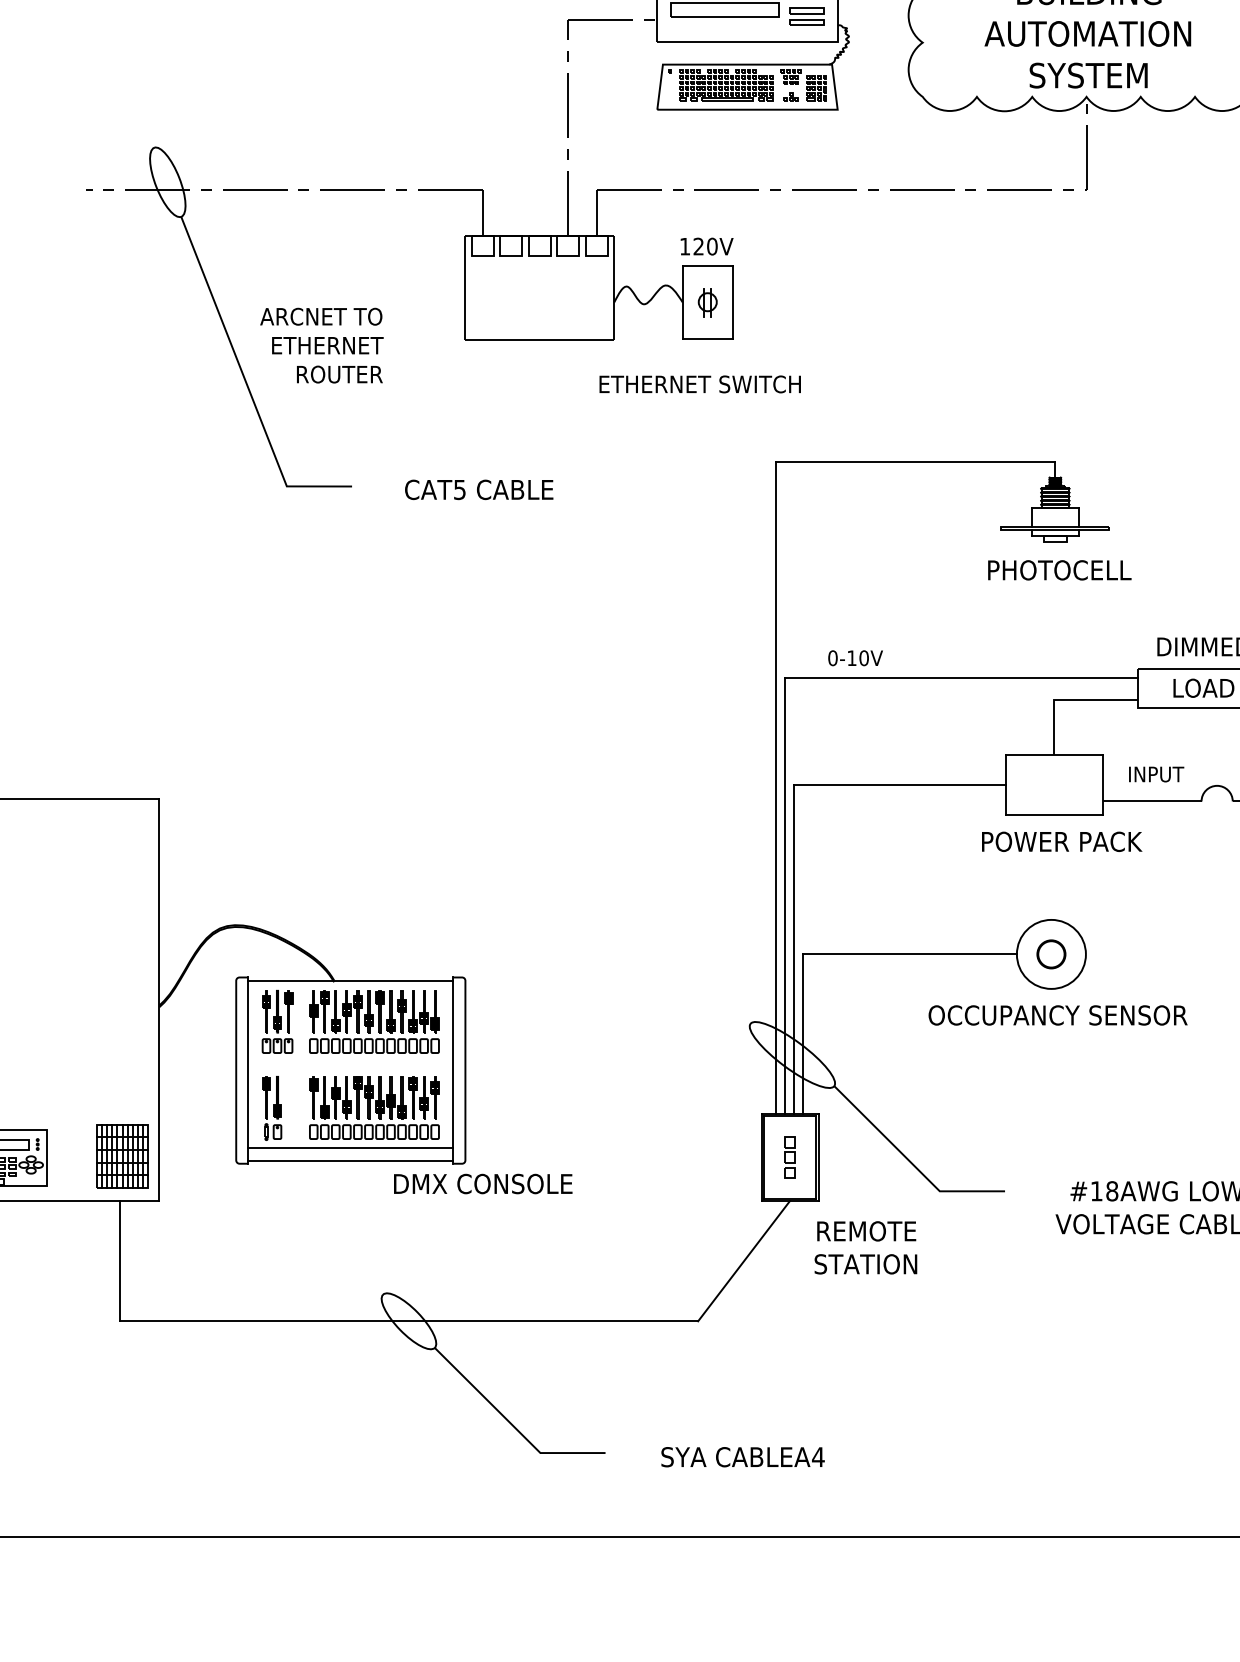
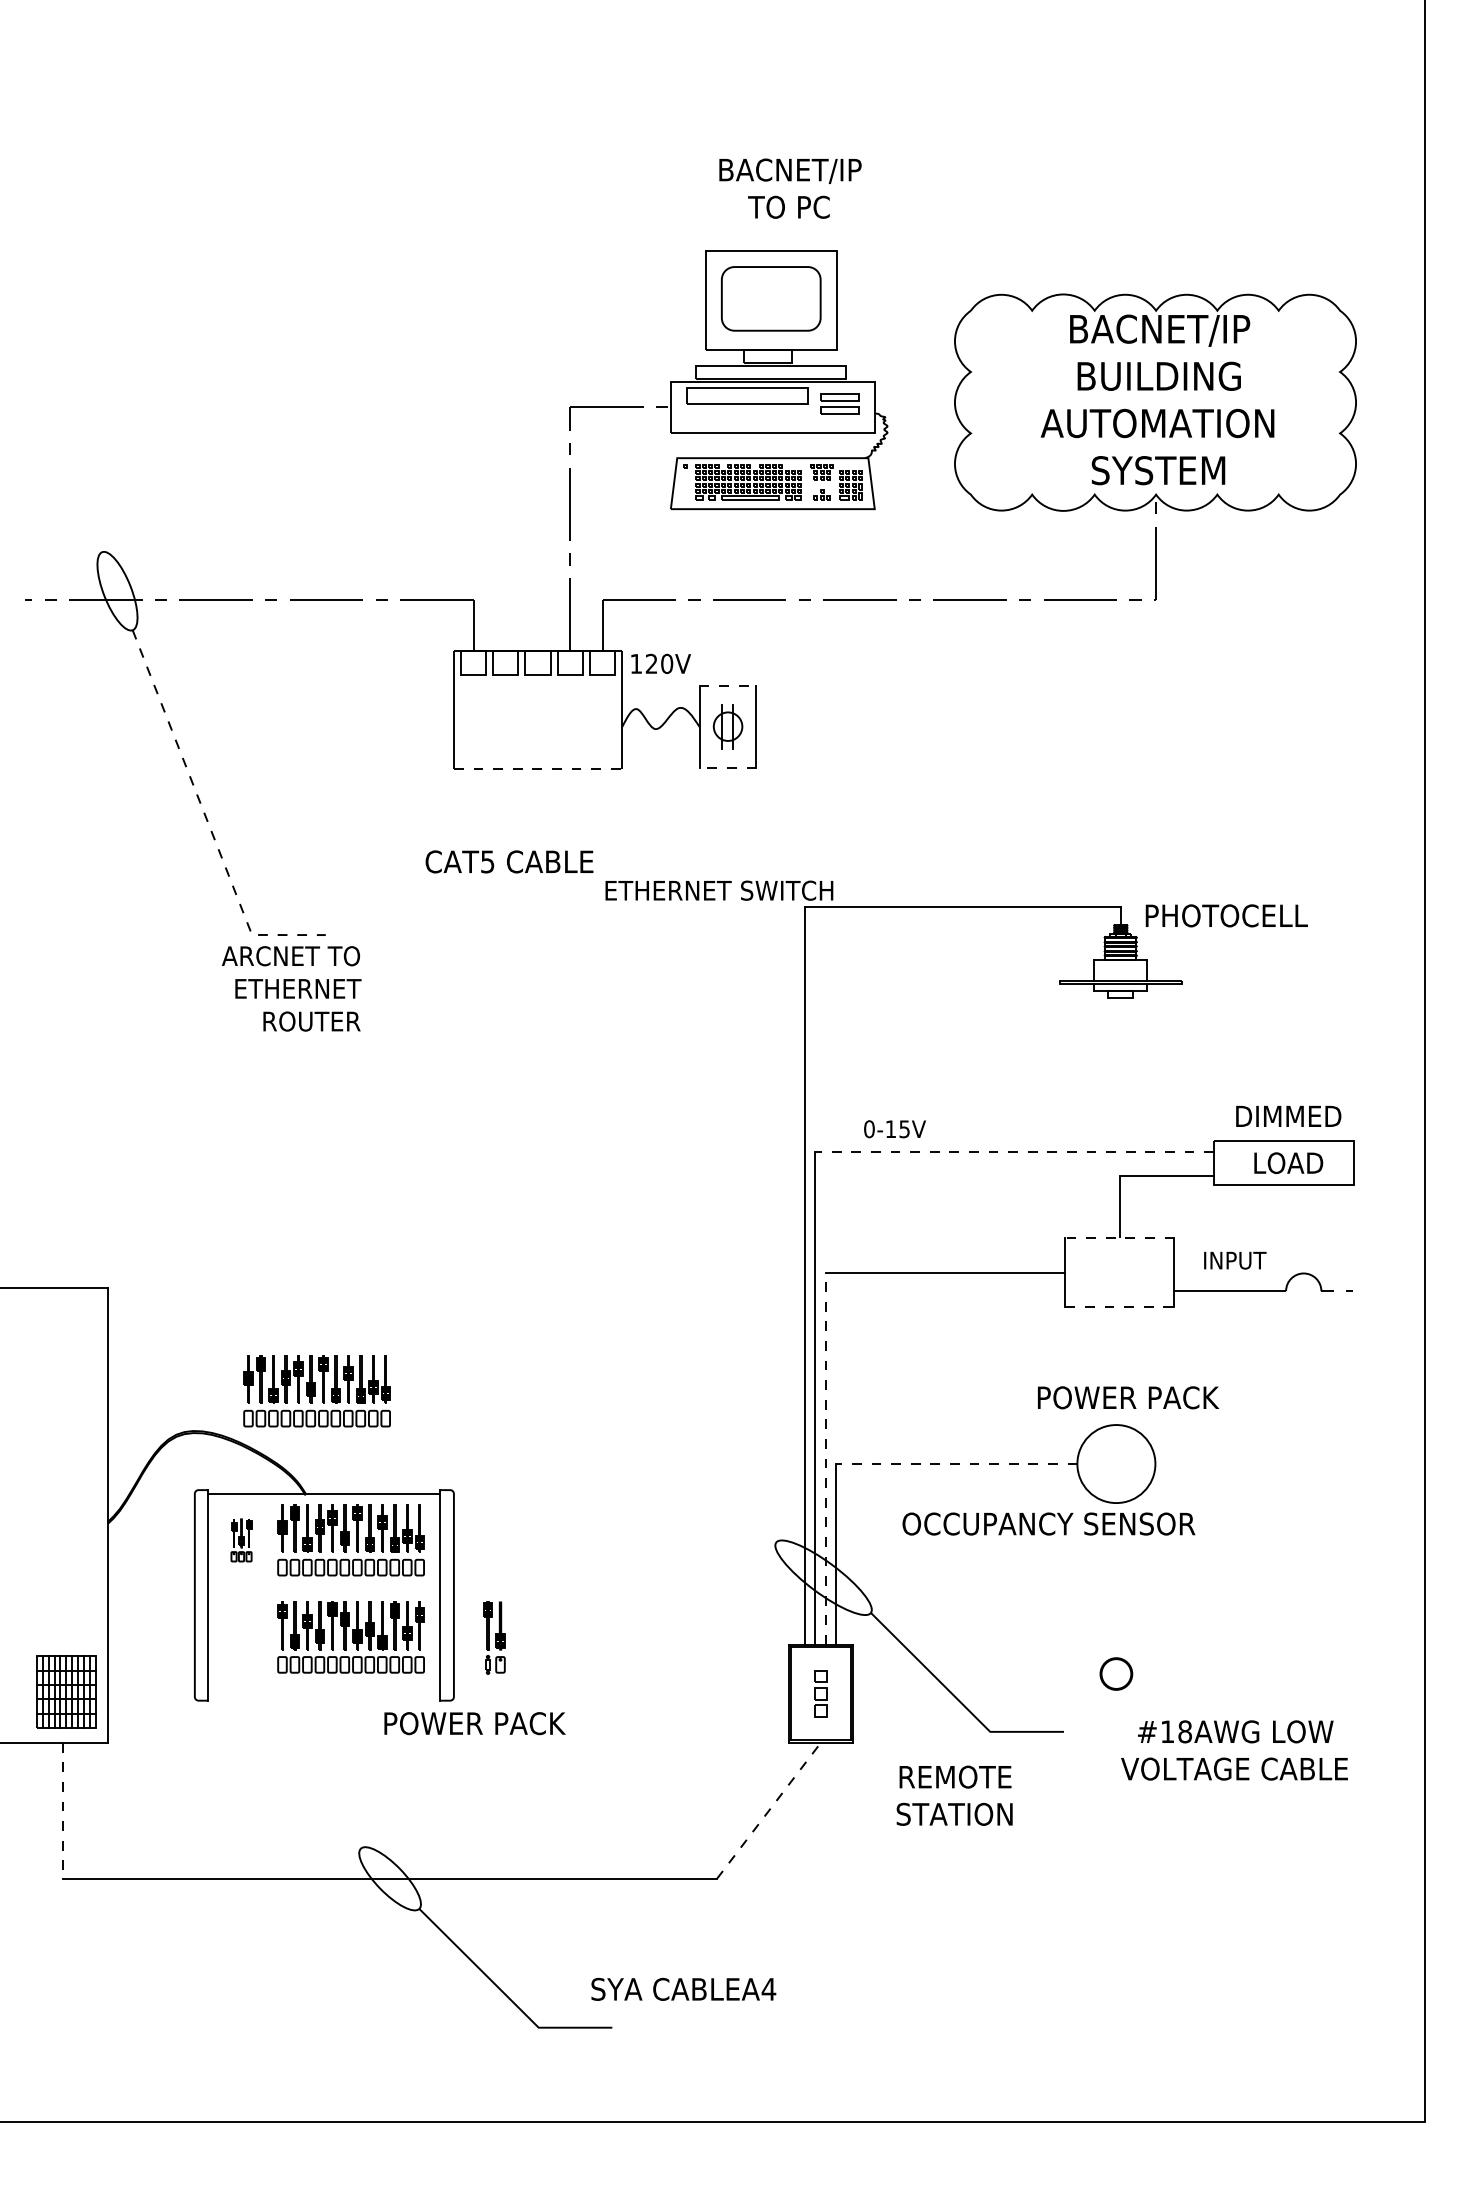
text: (706, 246) -> (660, 663), moved
line: (708, 265) -> (728, 685), solid -> dashed
part: (707, 301) -> (727, 726), size x1.4
line: (707, 339) -> (727, 768), solid -> dashed
line: (540, 340) -> (538, 769), solid -> dashed
text: (321, 345) -> (291, 988), moved
line: (246, 382) -> (206, 817), solid -> dashed
text: (700, 384) -> (719, 890), moved
text: (479, 489) -> (509, 861), moved
text: (1059, 570) -> (1226, 915), moved
text: (863, 658) -> (904, 1129), 0-10V -> 0-15V
line: (961, 678) -> (1014, 1152), solid -> dashed
line: (1054, 754) -> (1119, 1238), solid -> dashed
line: (1054, 815) -> (1119, 1306), solid -> dashed
text: (1062, 841) -> (1128, 1397), moved
part: (343, 890) -> (316, 1391), added
line: (794, 949) -> (825, 1458), solid -> dashed
part: (1051, 953) -> (1116, 1673), moved
line: (909, 954) -> (956, 1464), solid -> dashed
text: (1057, 1014) -> (1048, 1523), moved
part: (277, 1022) -> (241, 1540), size x0.6
part: (272, 1107) -> (494, 1637), moved
line: (350, 1147) -> (324, 1682), removed
line: (350, 1160) -> (324, 1697), removed
text: (482, 1183) -> (473, 1723), DMX CONSOLE -> POWER PACK
text: (865, 1247) -> (954, 1795), moved
line: (120, 1260) -> (63, 1810), solid -> dashed
line: (743, 1260) -> (768, 1810), solid -> dashed
text: (742, 1456) -> (683, 1988), moved

